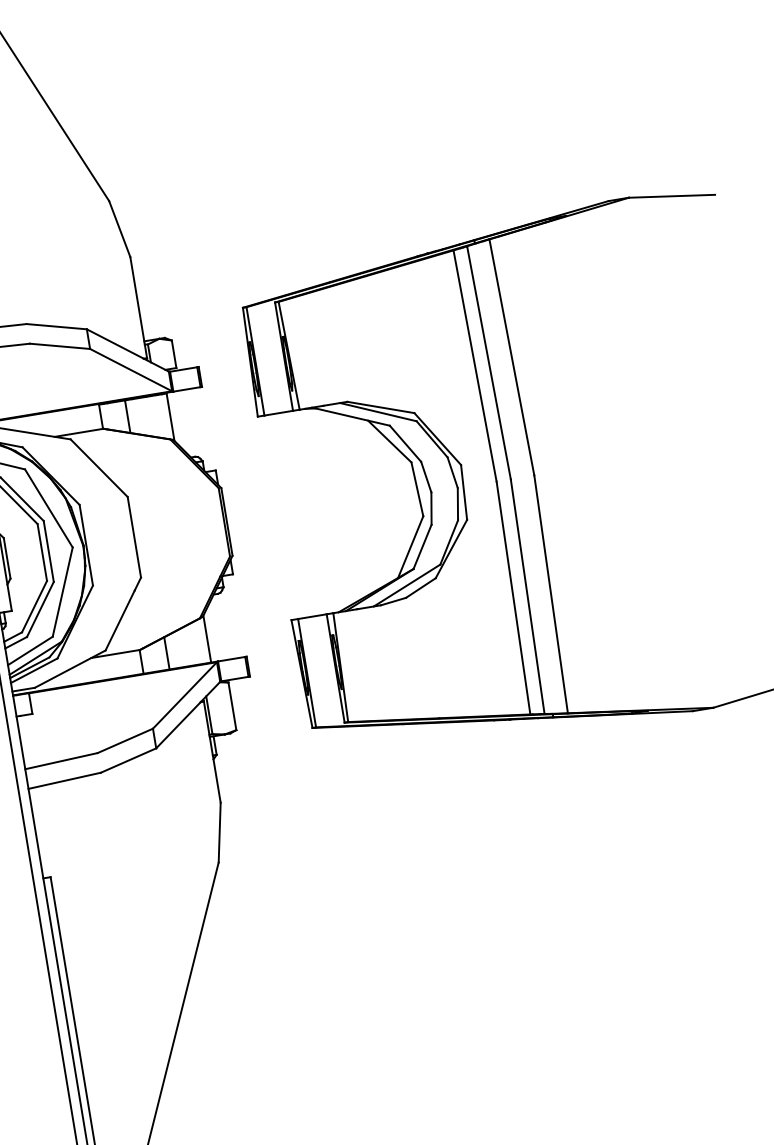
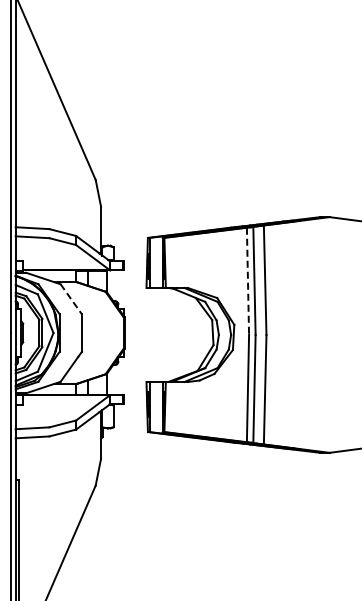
line: (474, 366) -> (247, 281), solid -> dashed
line: (99, 468) -> (71, 299), solid -> dashed

